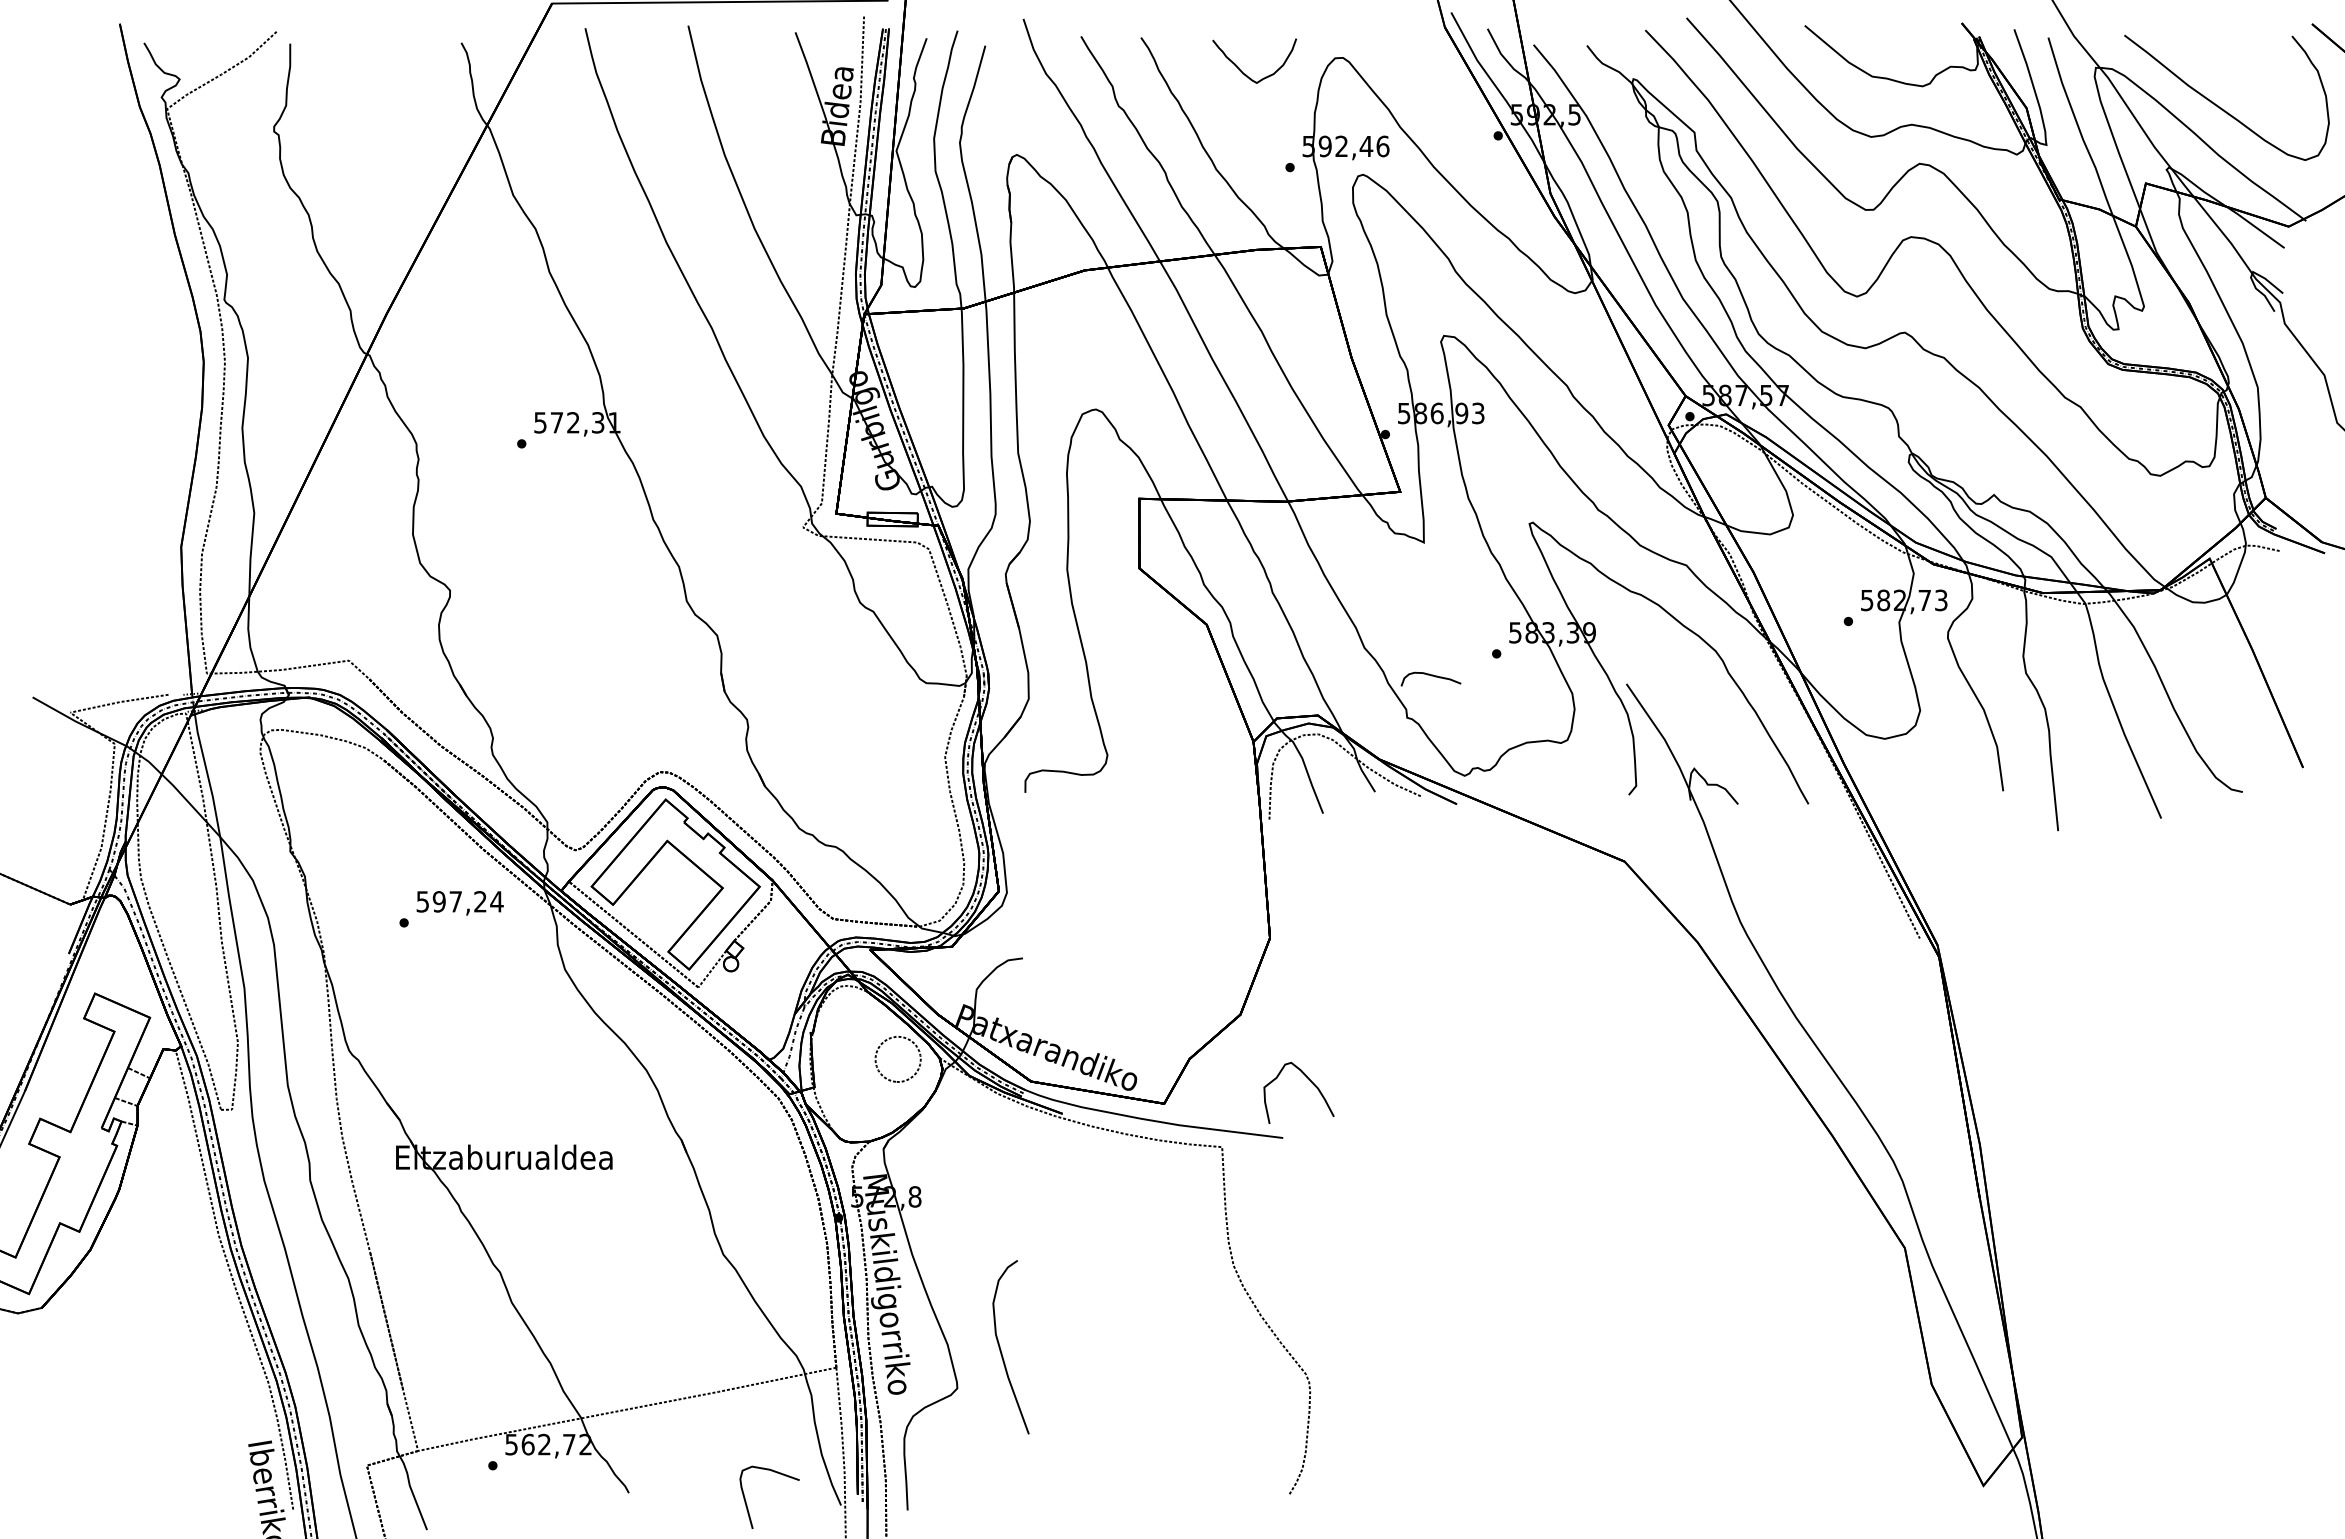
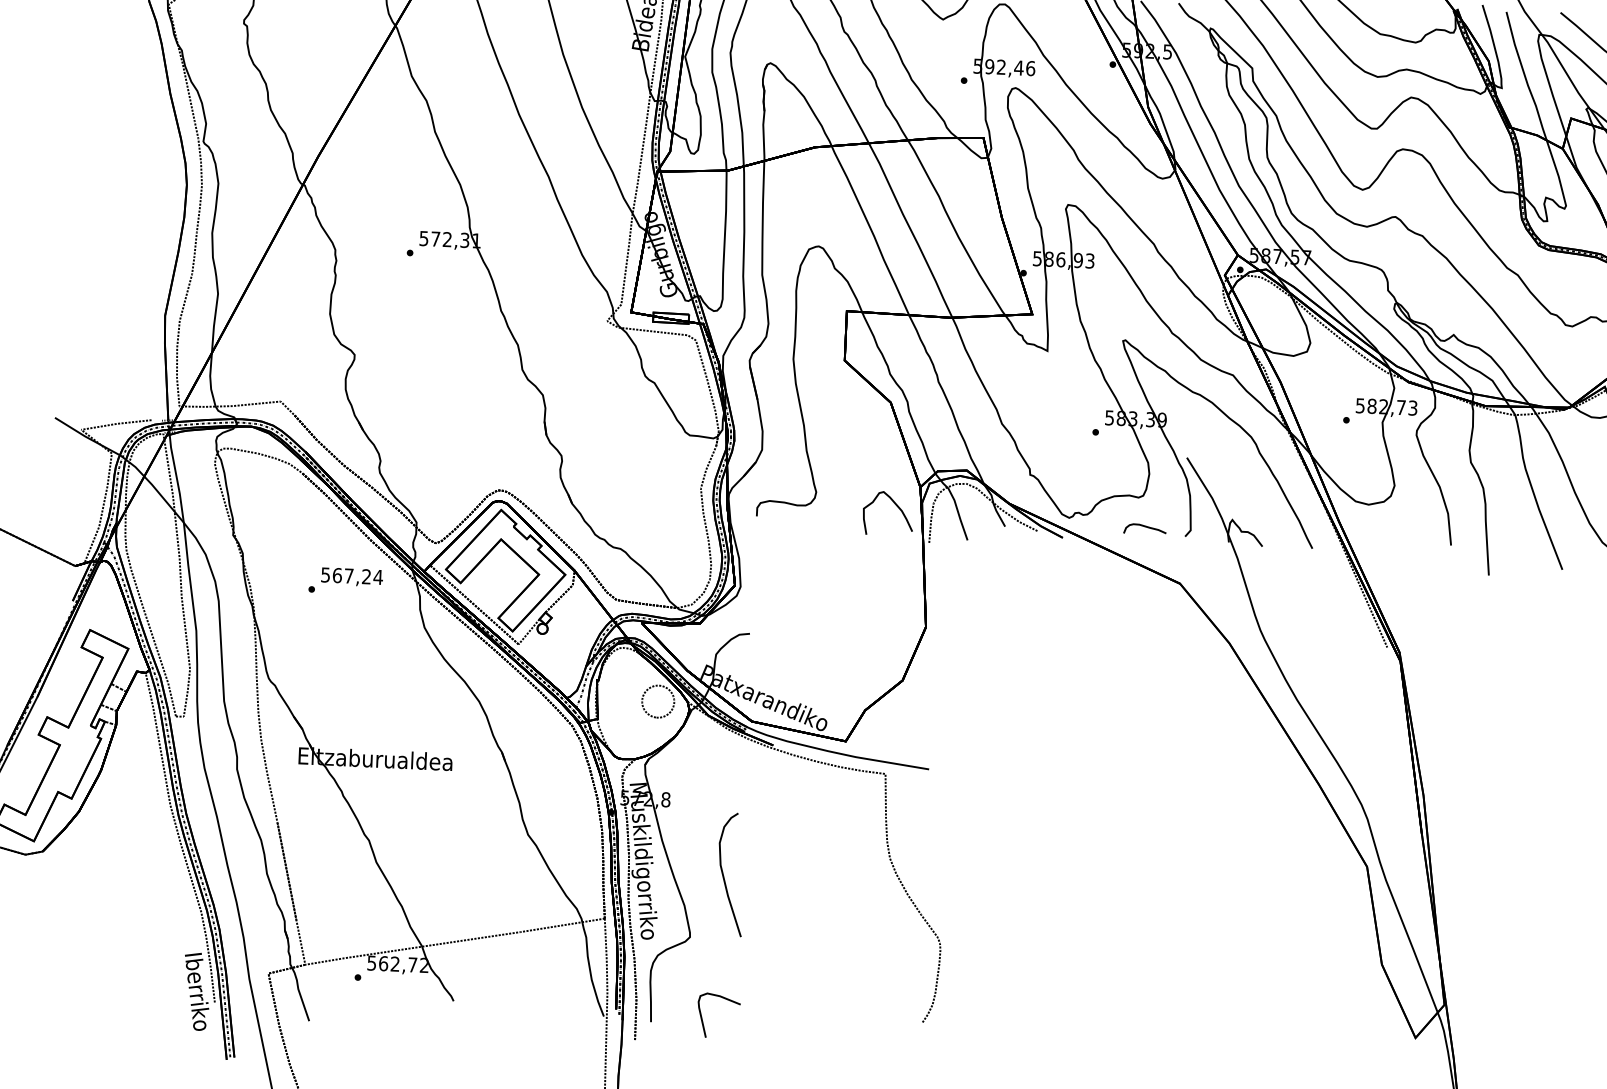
curve: (1431, 676) -> (1145, 527), moved
text: (438, 901) -> (336, 575), 597,24 -> 567,24
curve: (1311, 1083) -> (897, 507), moved
curve: (1001, 1349) -> (724, 876), moved
curve: (747, 1504) -> (702, 1020), moved

